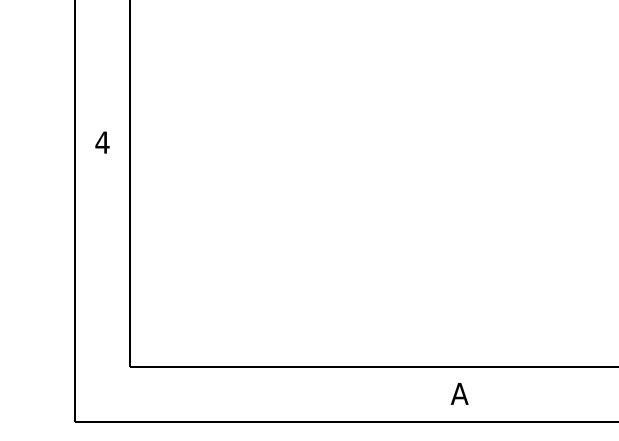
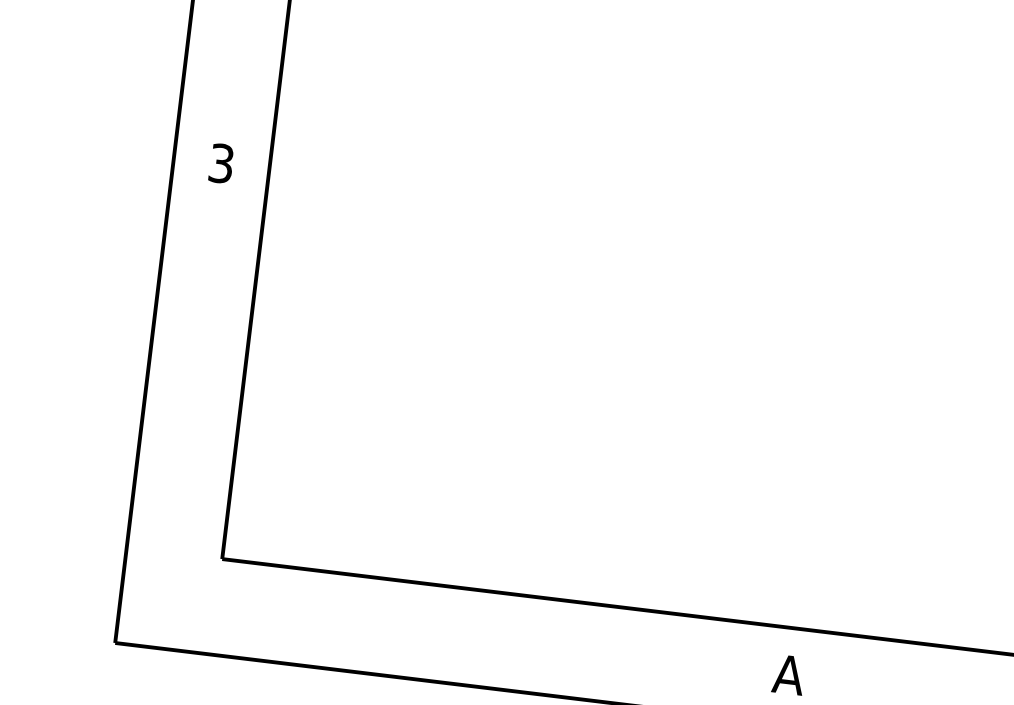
text: (102, 142) -> (221, 163), 4 -> 3

